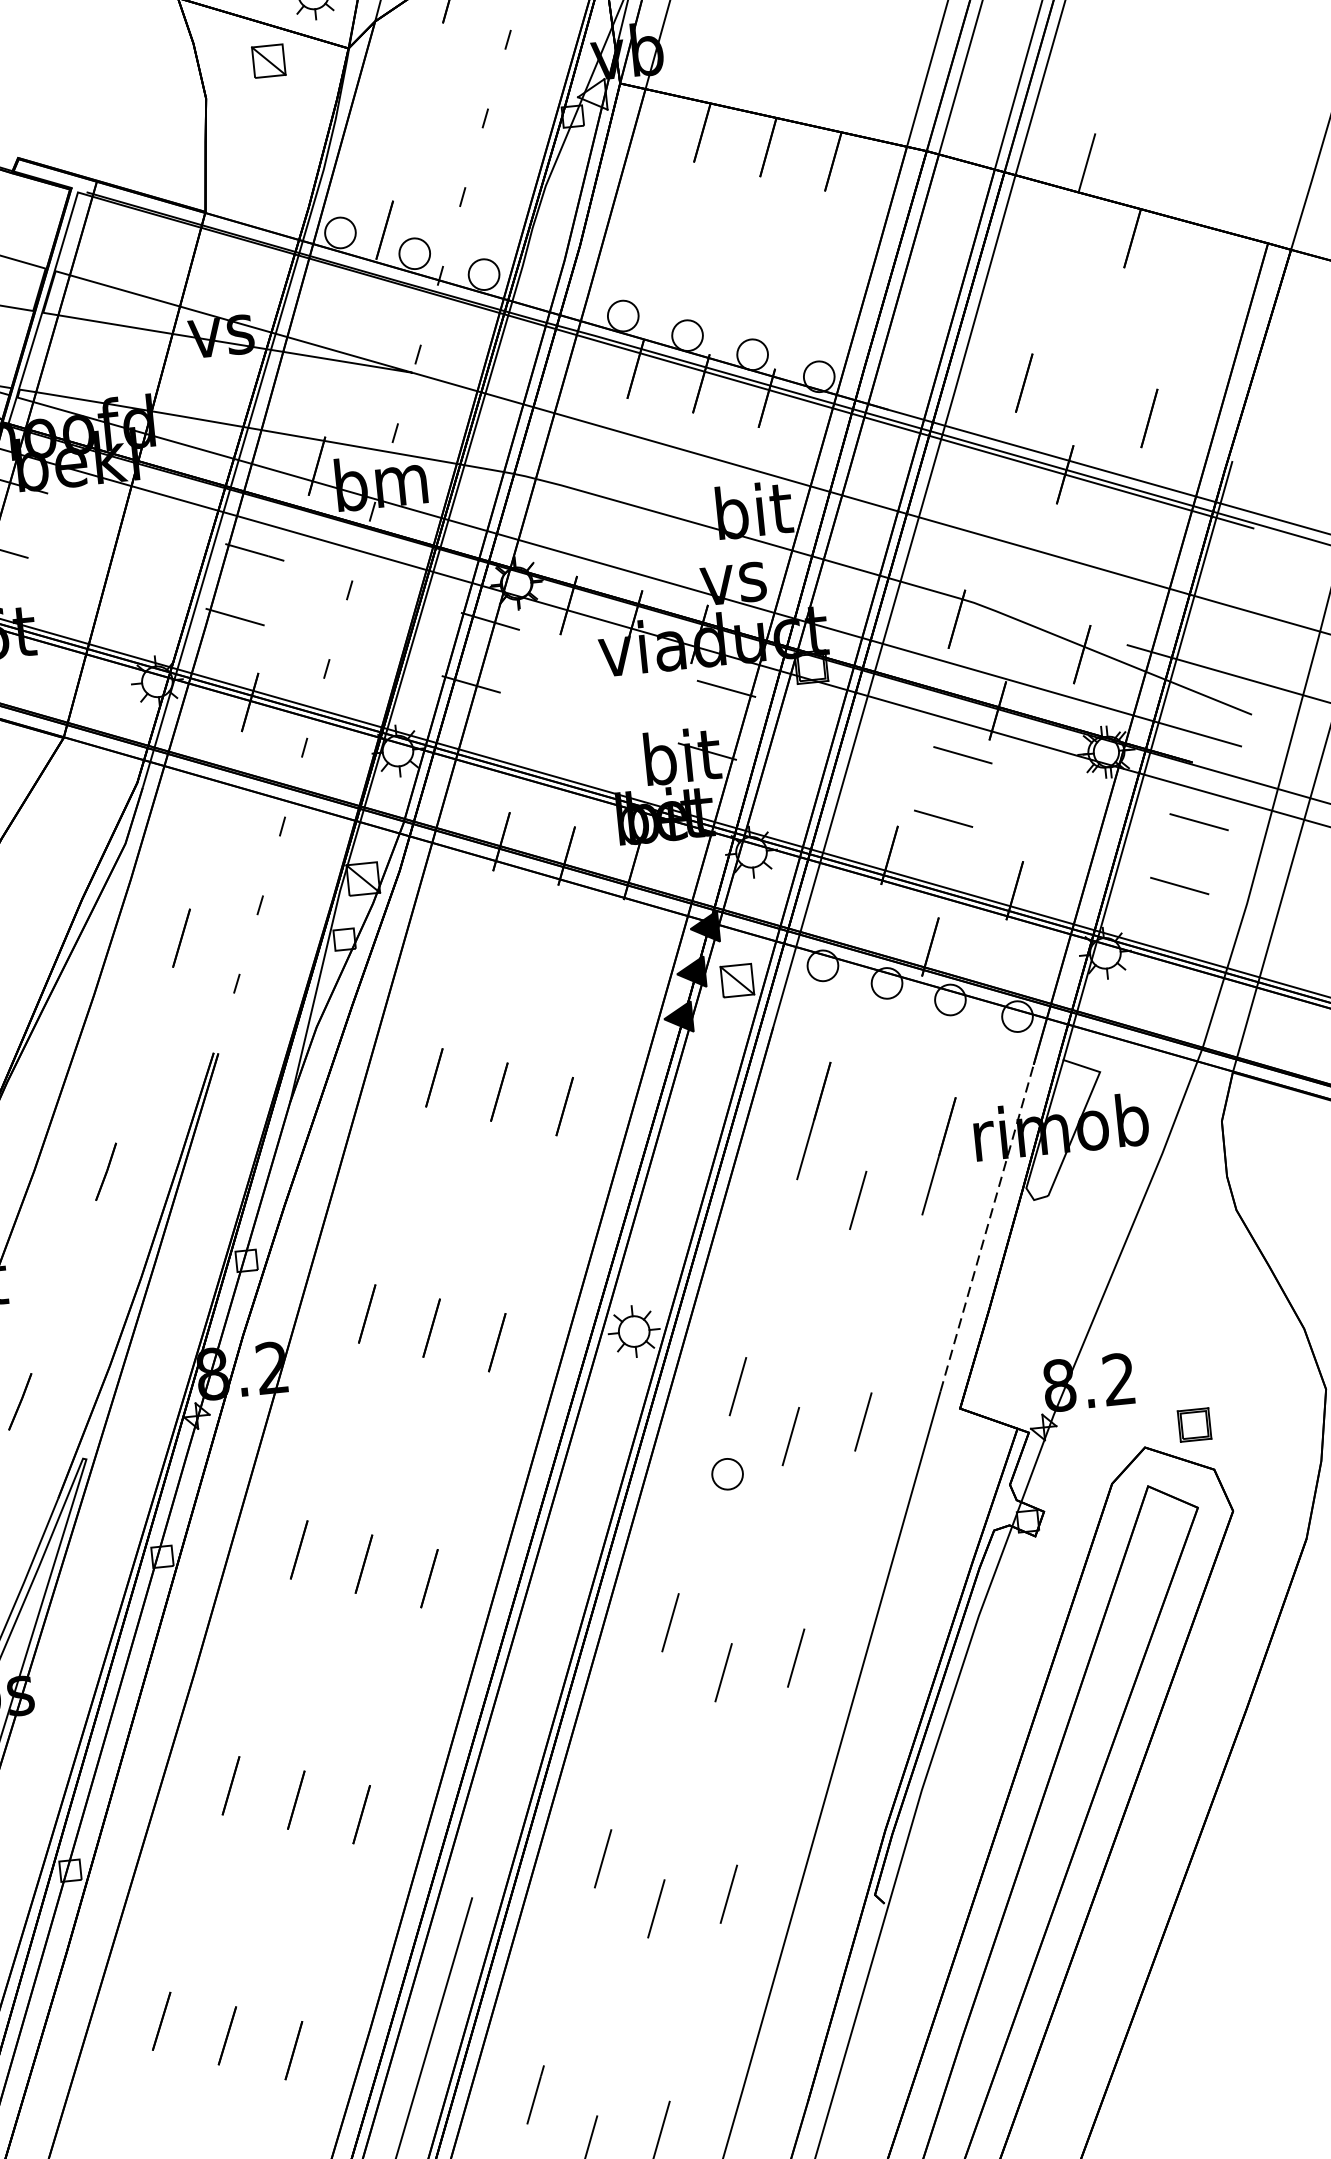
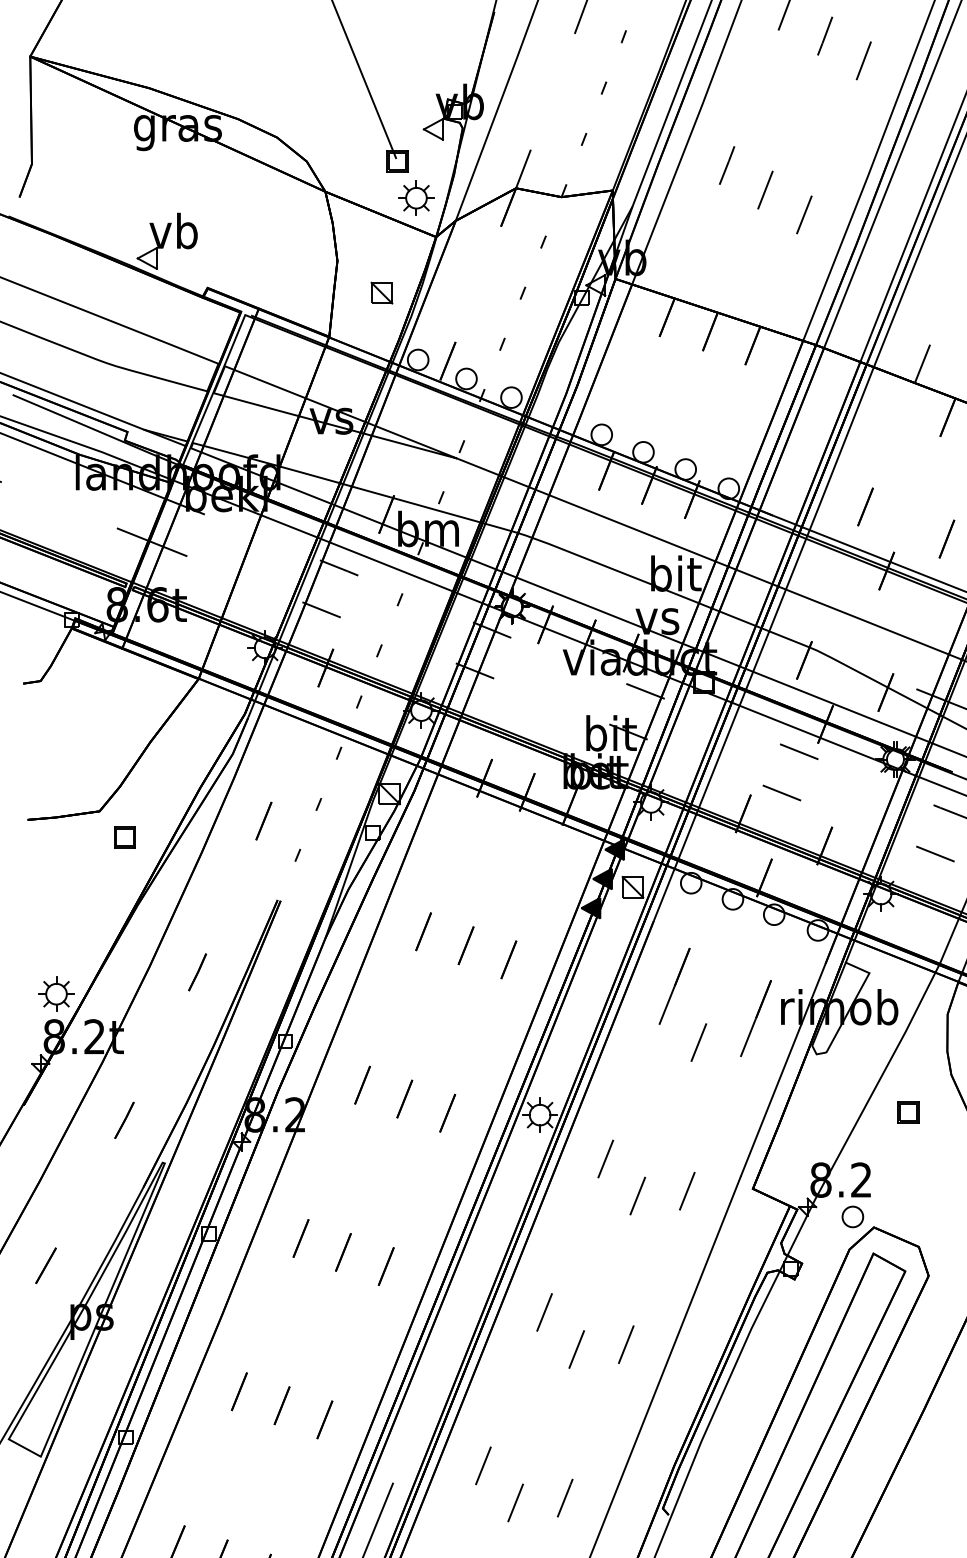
part: (268, 60) -> (381, 292), moved
line: (987, 1227) -> (783, 1069), dashed -> solid
part: (1194, 1424) -> (908, 1112), moved
part: (726, 1473) -> (852, 1216), moved

